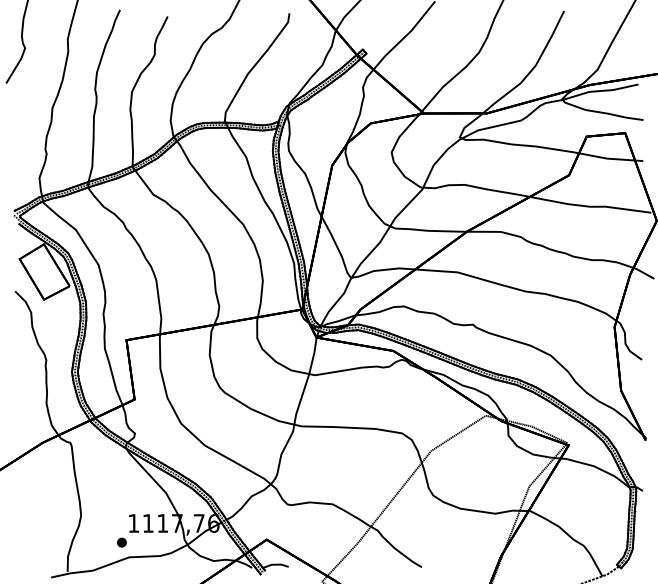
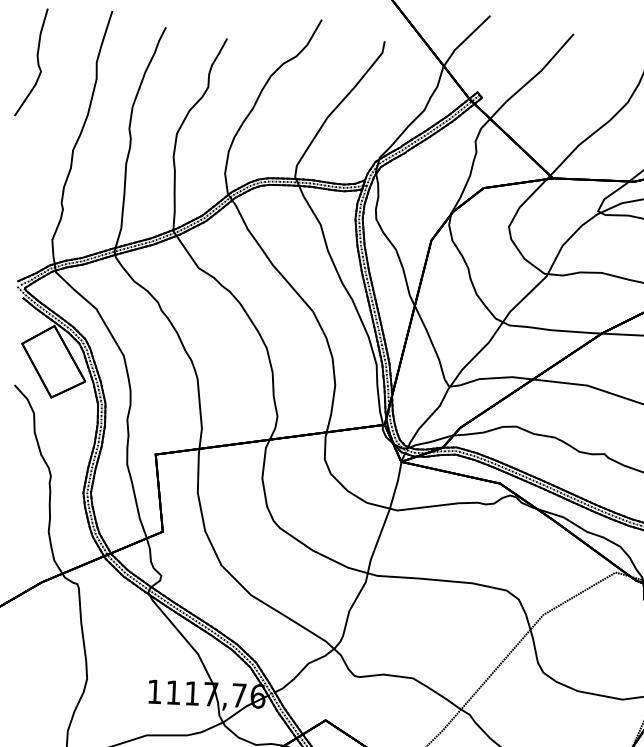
part: (121, 542) -> (137, 715), removed

